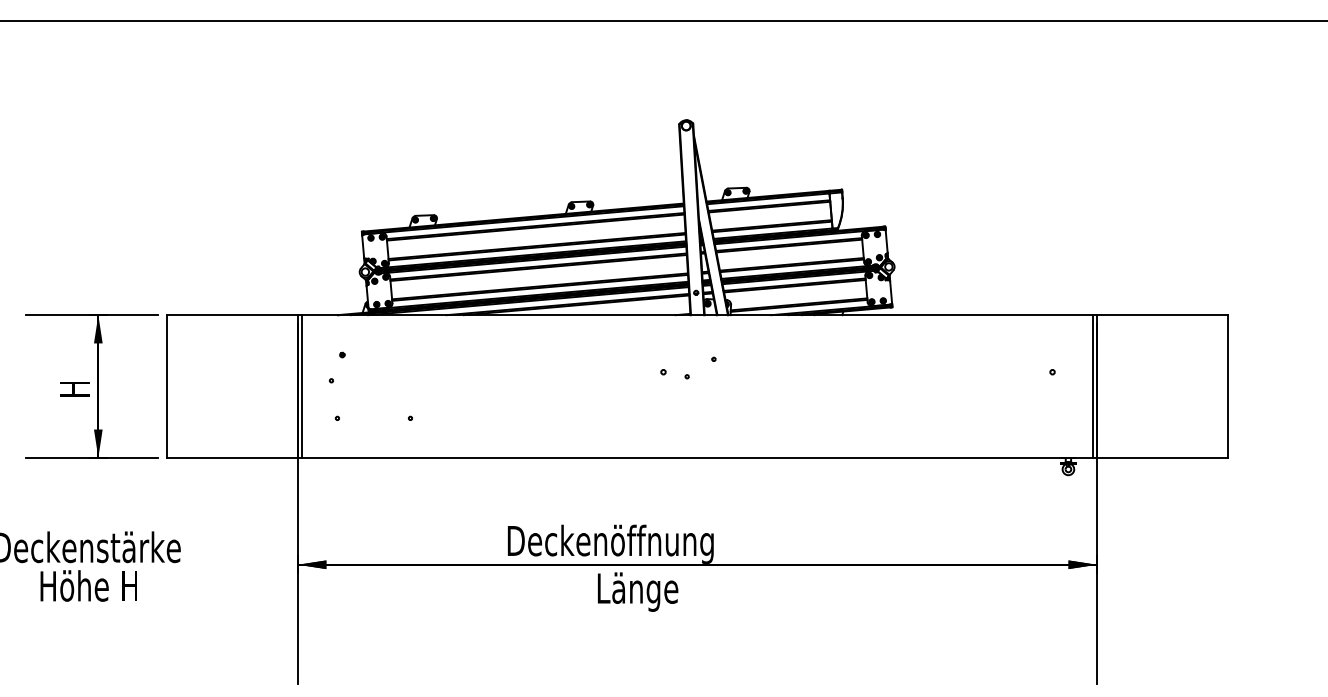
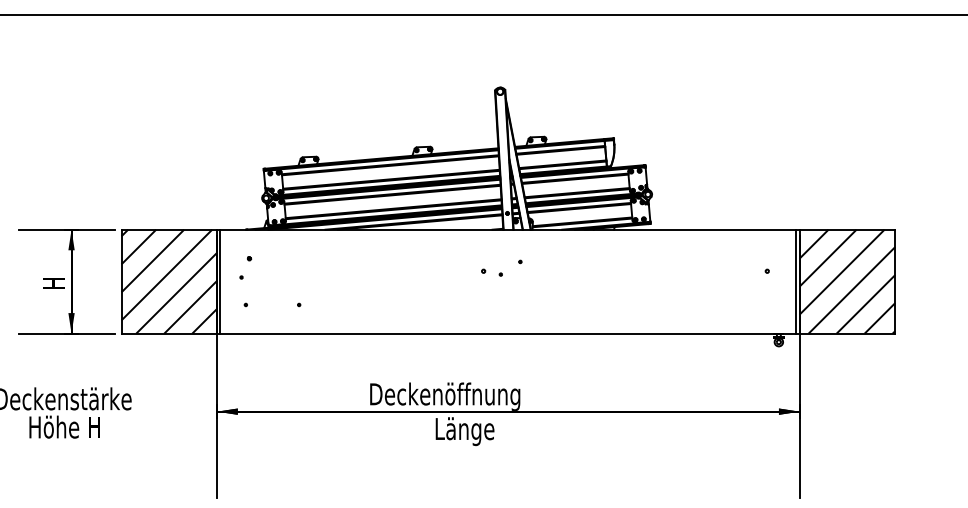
hatch: (232, 386) -> (169, 281), added
hatch: (1162, 386) -> (847, 281), added

